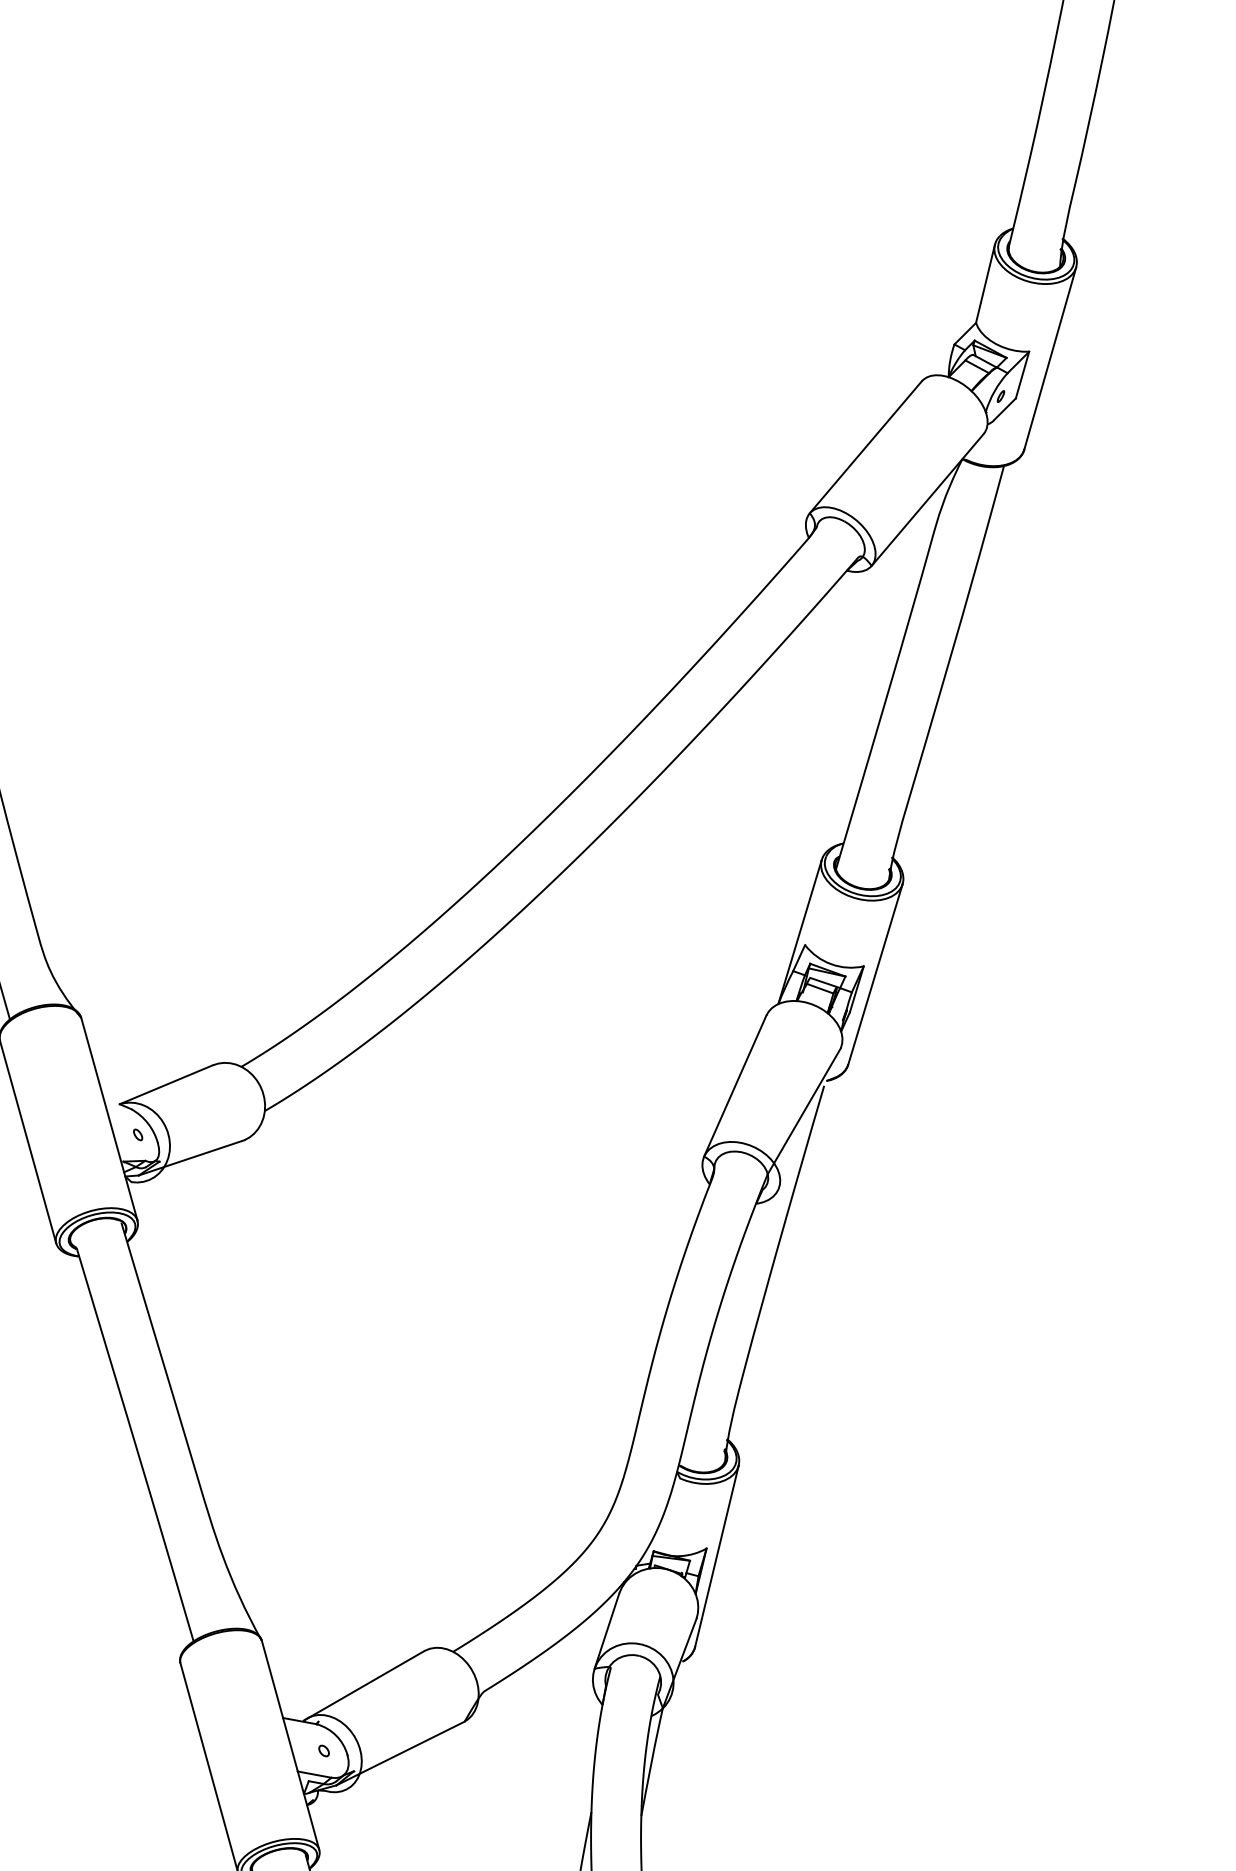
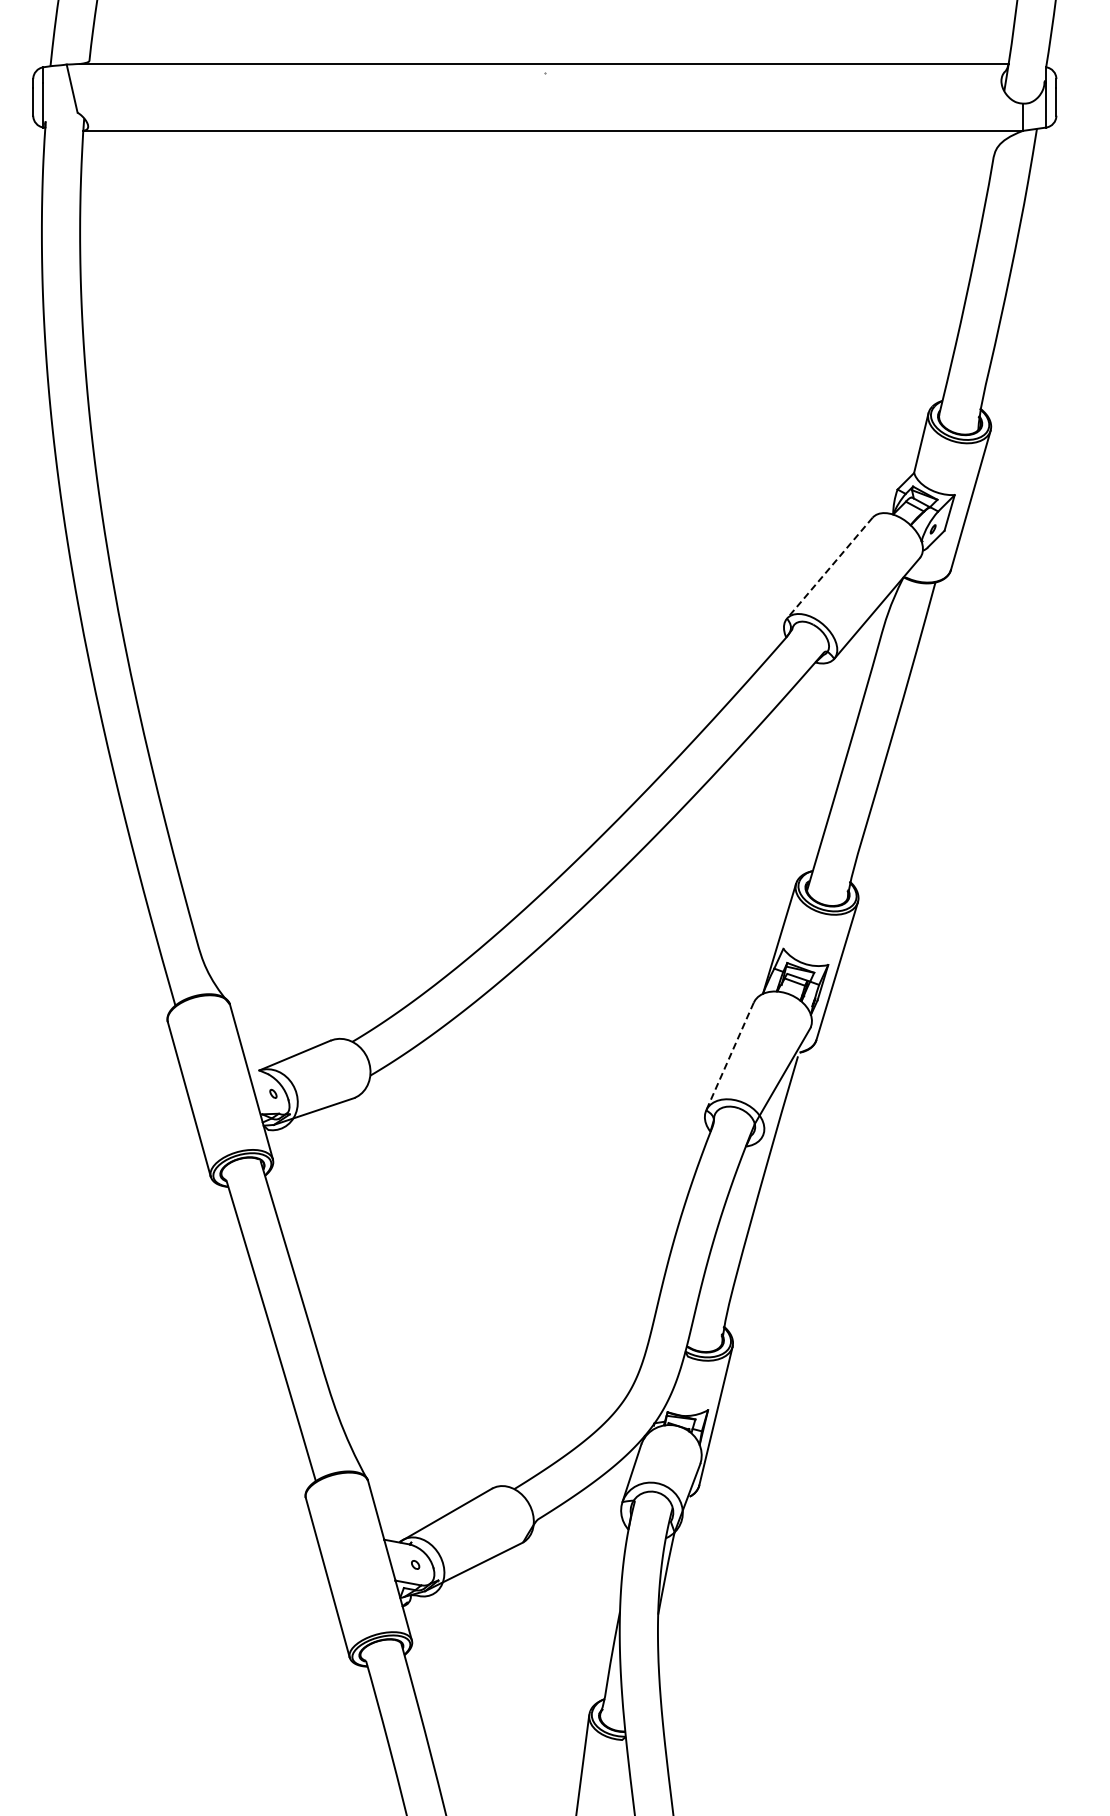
line: (865, 447) -> (829, 568), solid -> dashed
line: (734, 1085) -> (729, 1056), solid -> dashed

